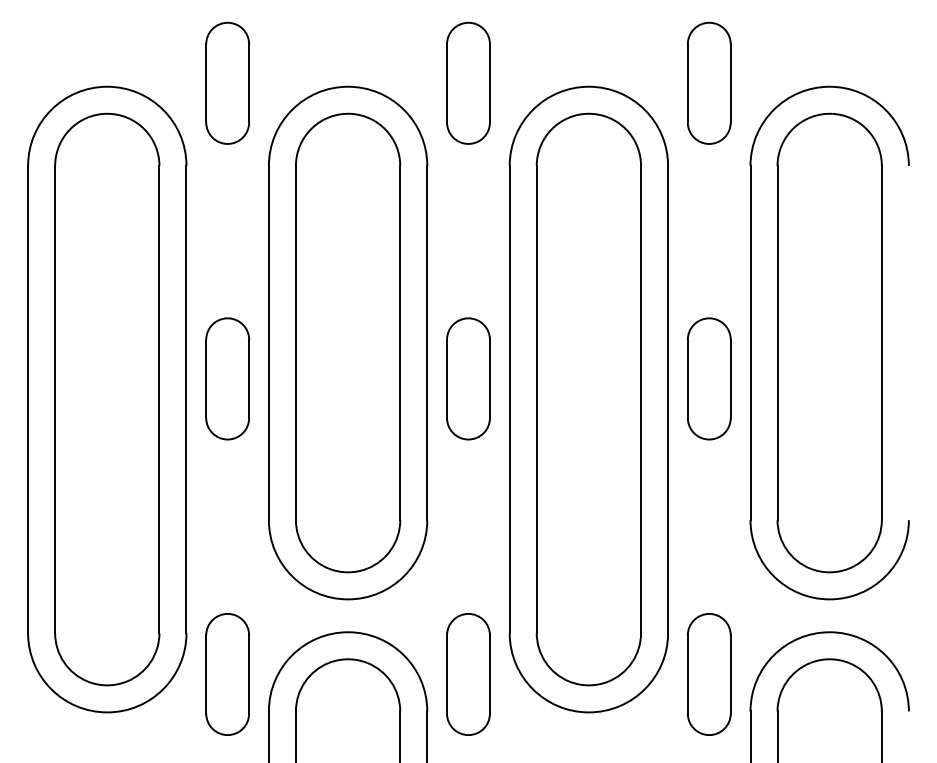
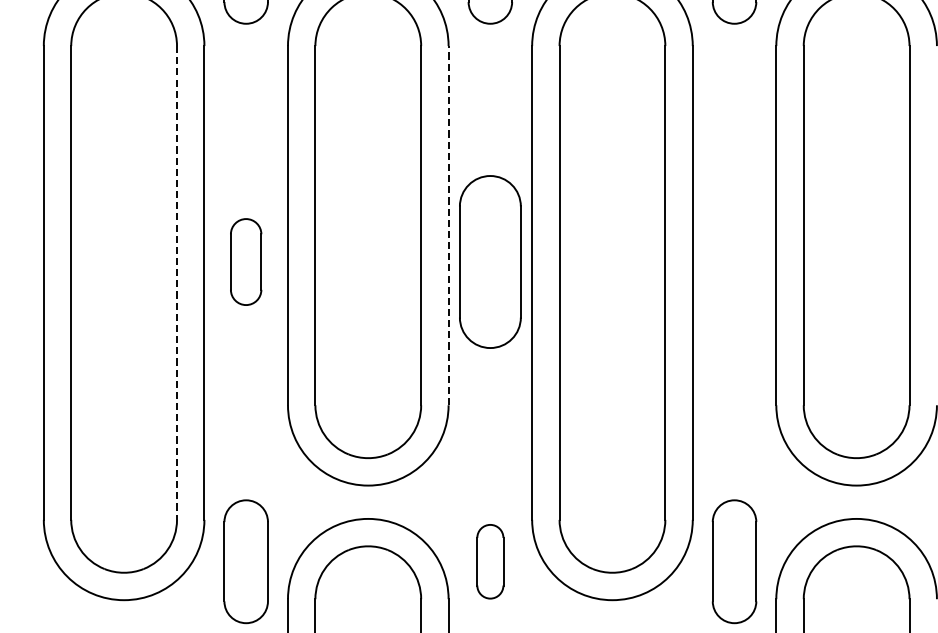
line: (427, 342) -> (448, 225), solid -> dashed
part: (227, 378) -> (246, 261), size x0.7
part: (468, 378) -> (490, 261), size x1.4
part: (709, 378) -> (734, 261), removed
line: (159, 399) -> (177, 282), solid -> dashed
part: (468, 674) -> (490, 561), size x0.6

